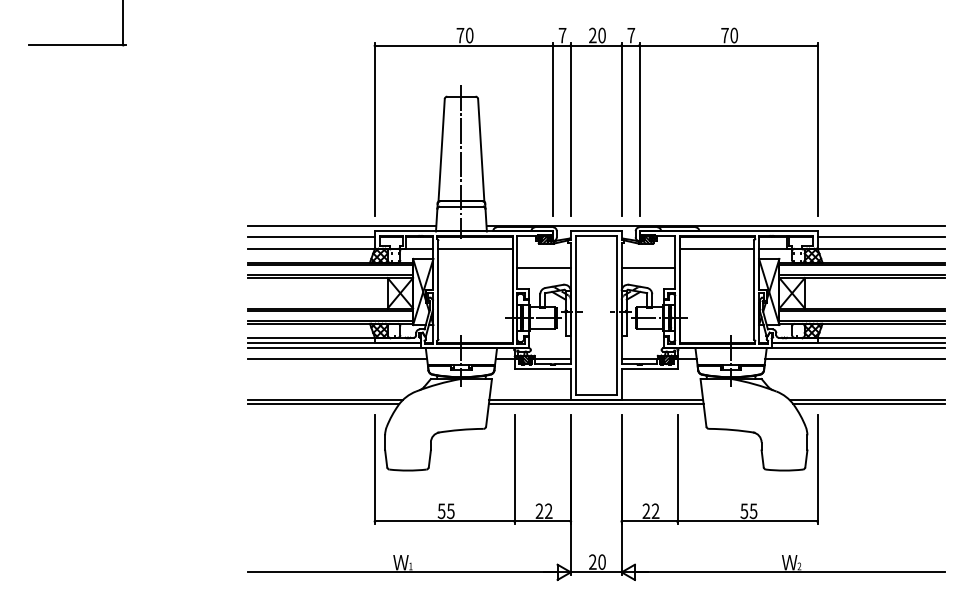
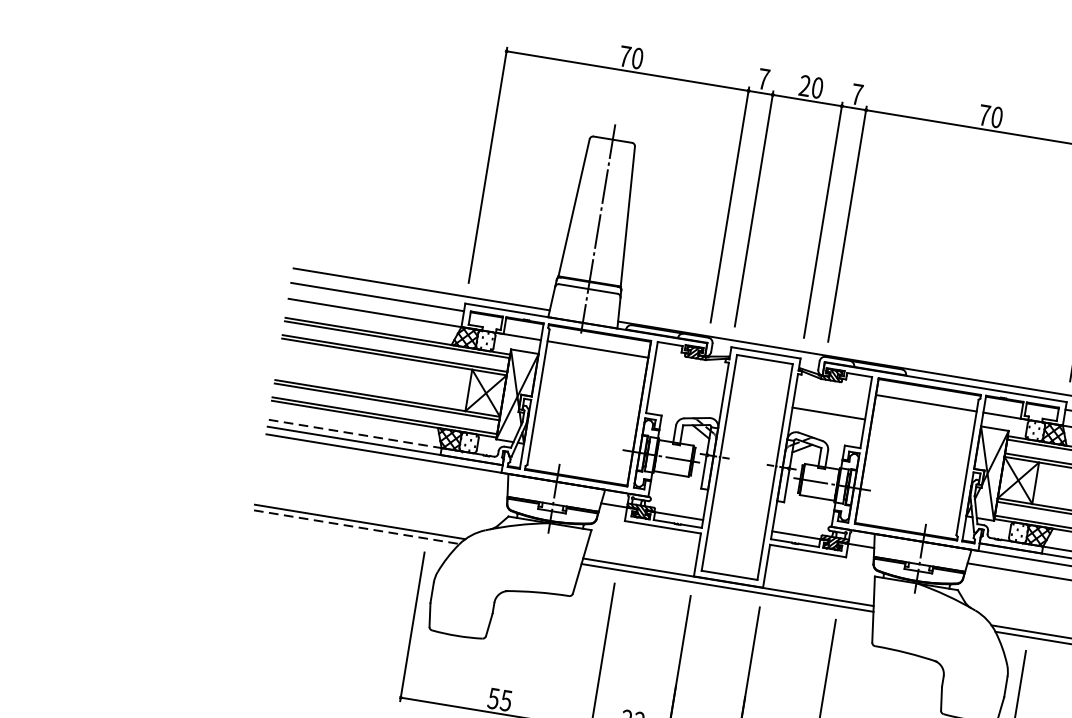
line: (543, 267) -> (686, 390), removed
line: (312, 337) -> (356, 433), solid -> dashed
line: (337, 358) -> (386, 467), removed
line: (323, 404) -> (356, 527), solid -> dashed

